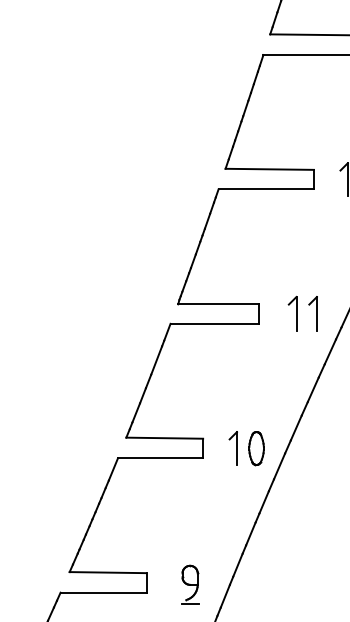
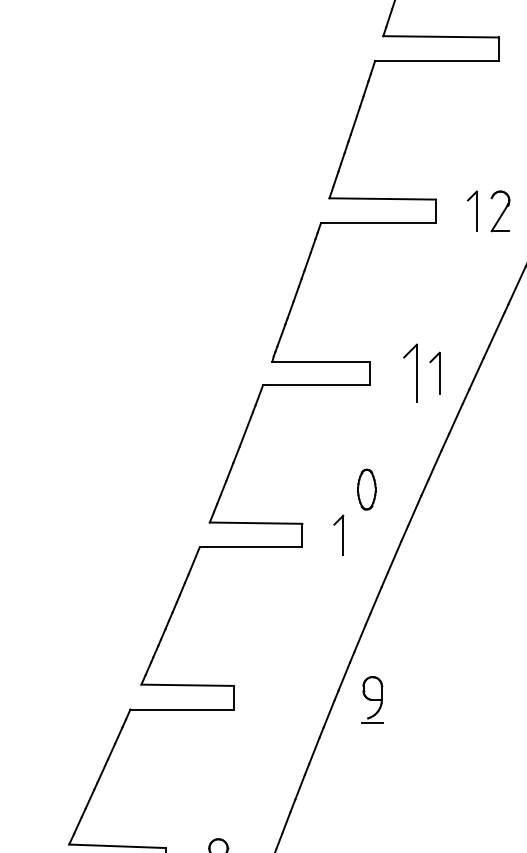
part: (291, 314) -> (409, 373), size x1.4
part: (256, 448) -> (366, 489), moved
part: (189, 584) -> (372, 699), moved

